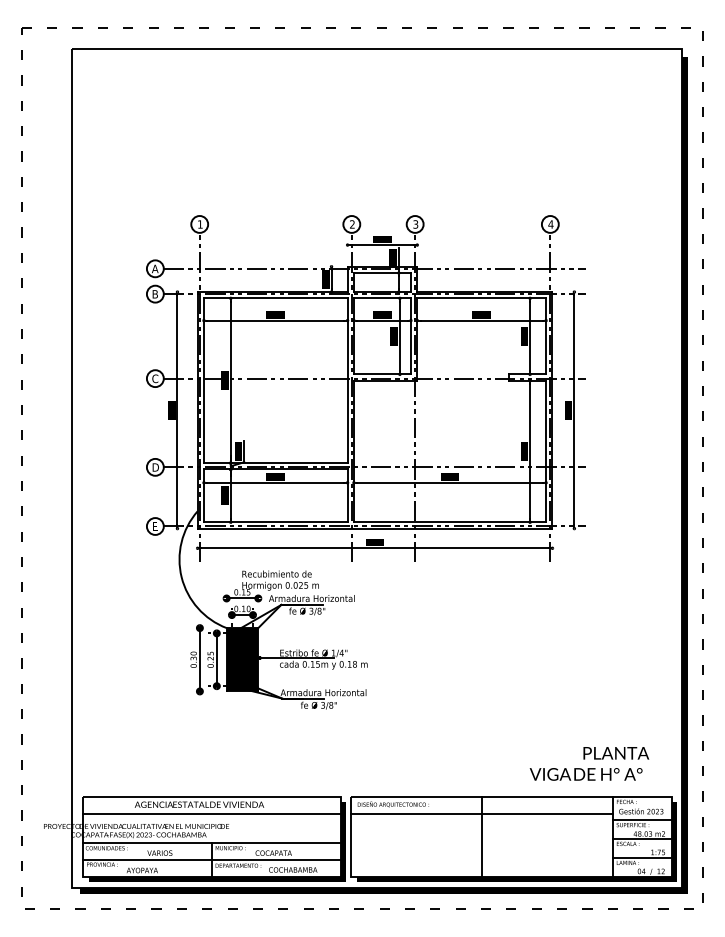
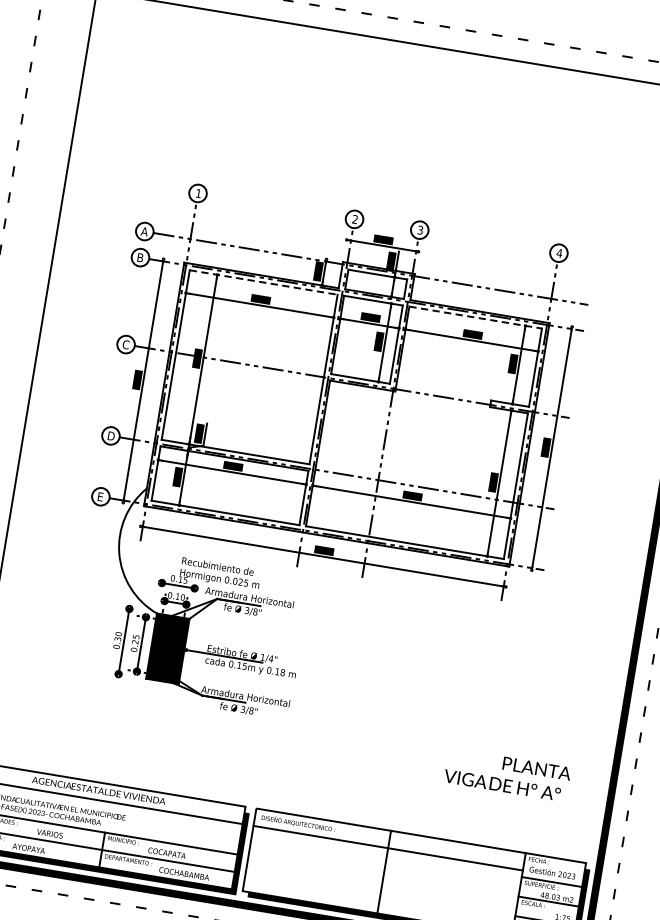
line: (275, 298) -> (263, 282), solid -> dashed
line: (482, 298) -> (476, 317), solid -> dashed
text: (589, 763) -> (507, 774), moved

